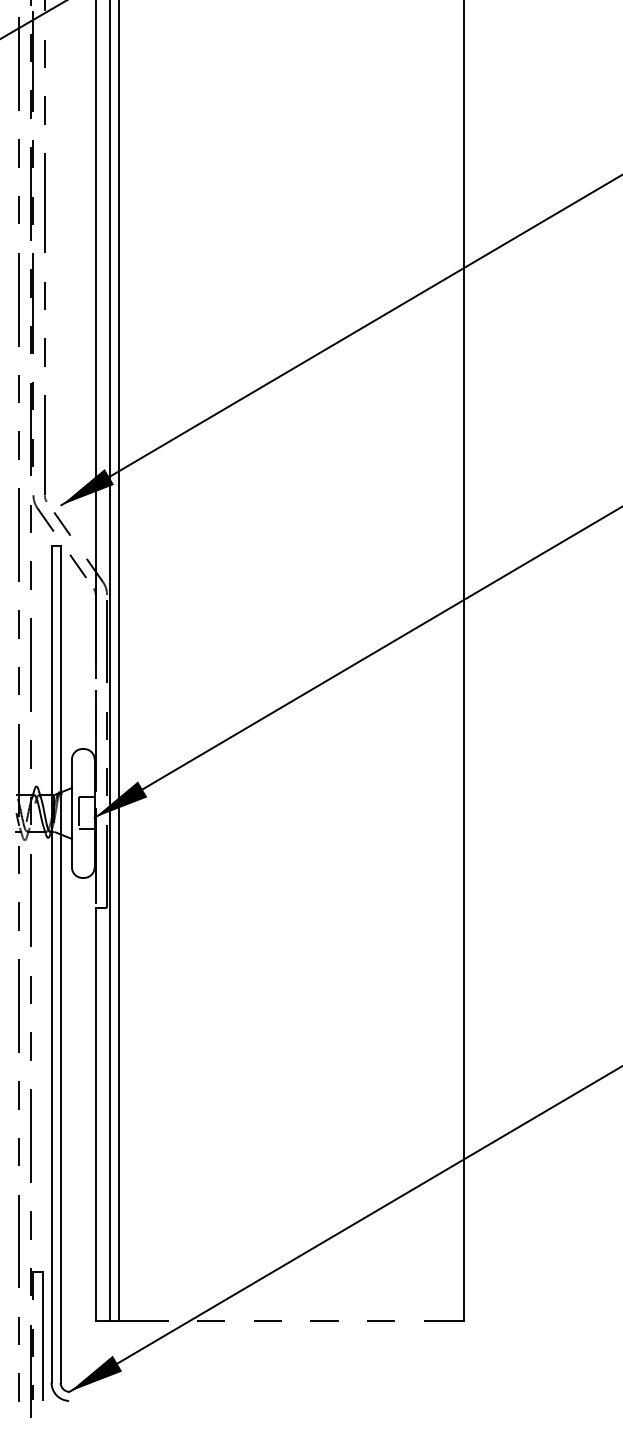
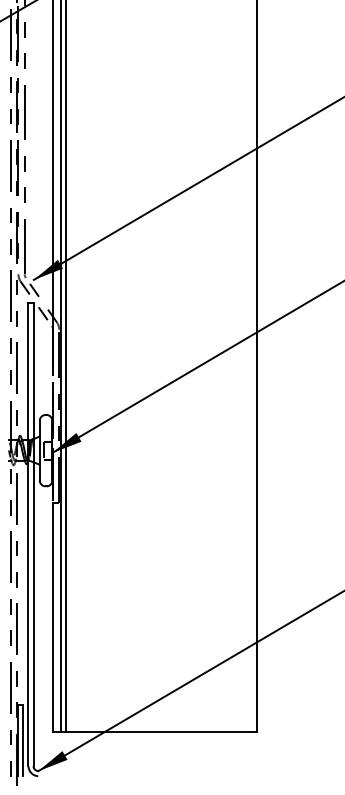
line: (302, 1320) -> (167, 731), dashed -> solid
line: (33, 1336) -> (18, 740), dashed -> solid

